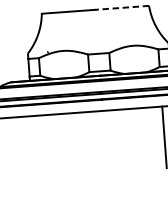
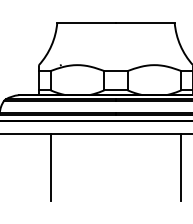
line: (121, 7) -> (144, 22), dashed -> solid
line: (46, 146) -> (51, 167), added

